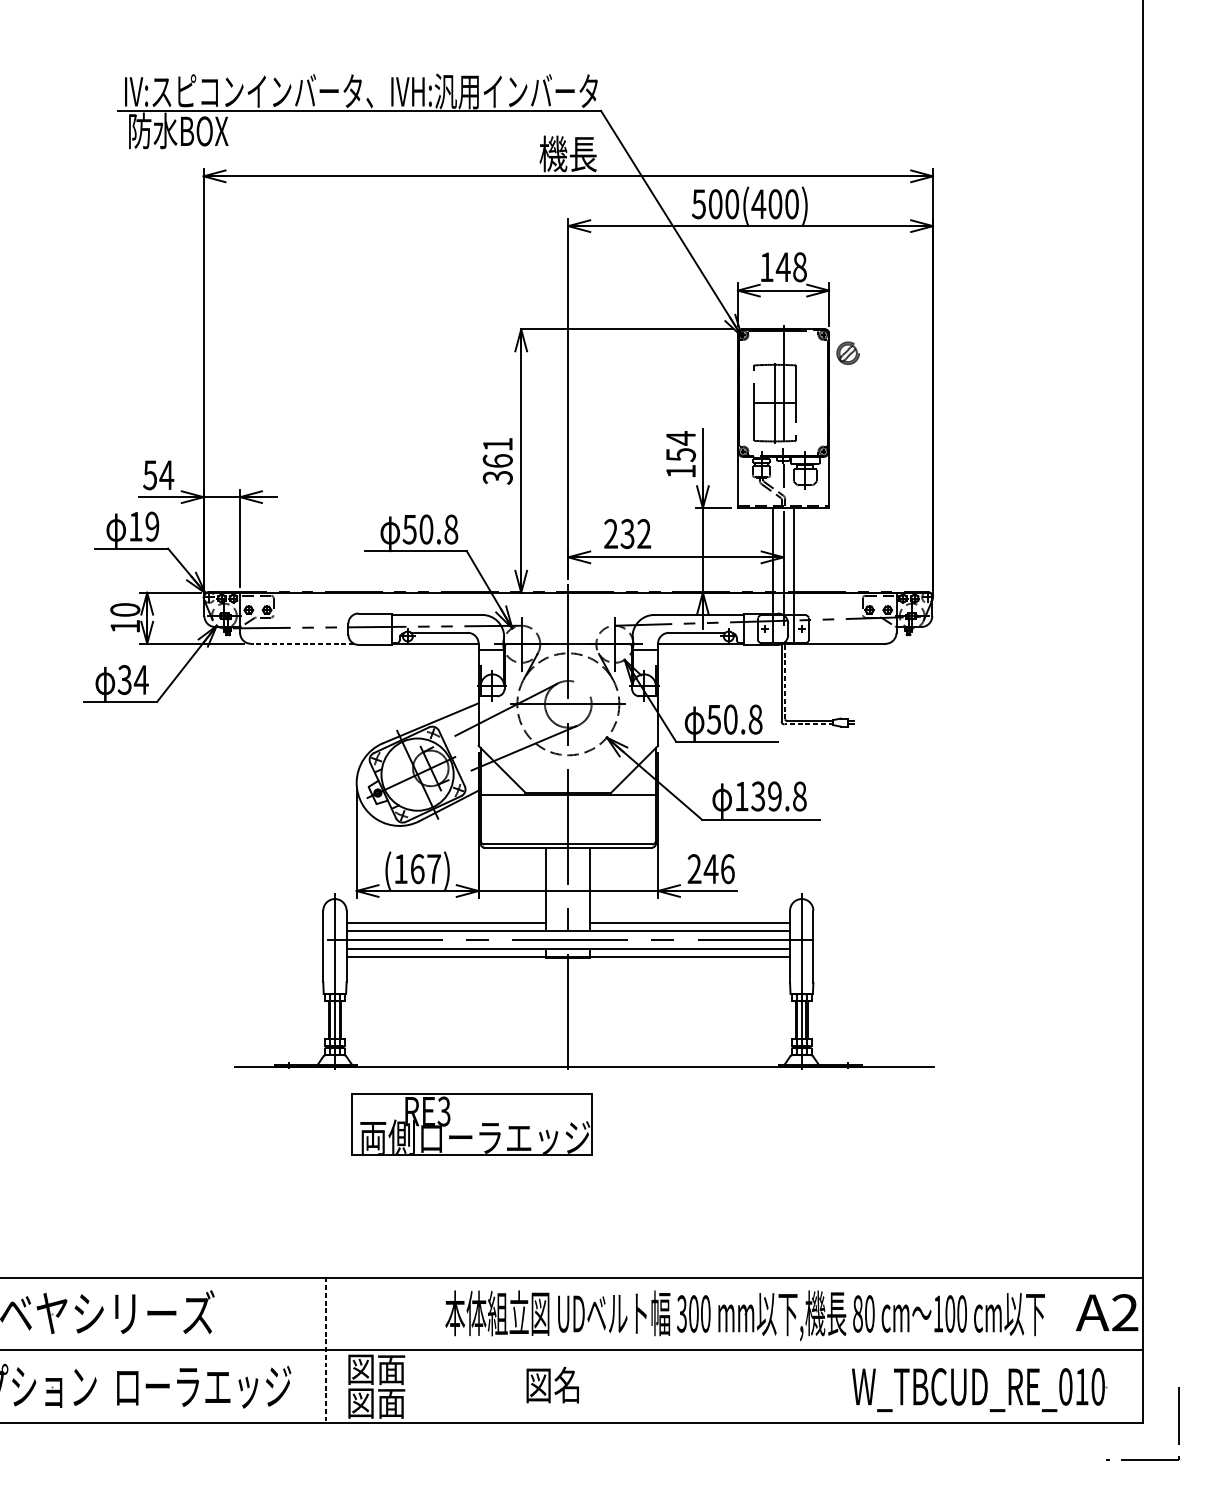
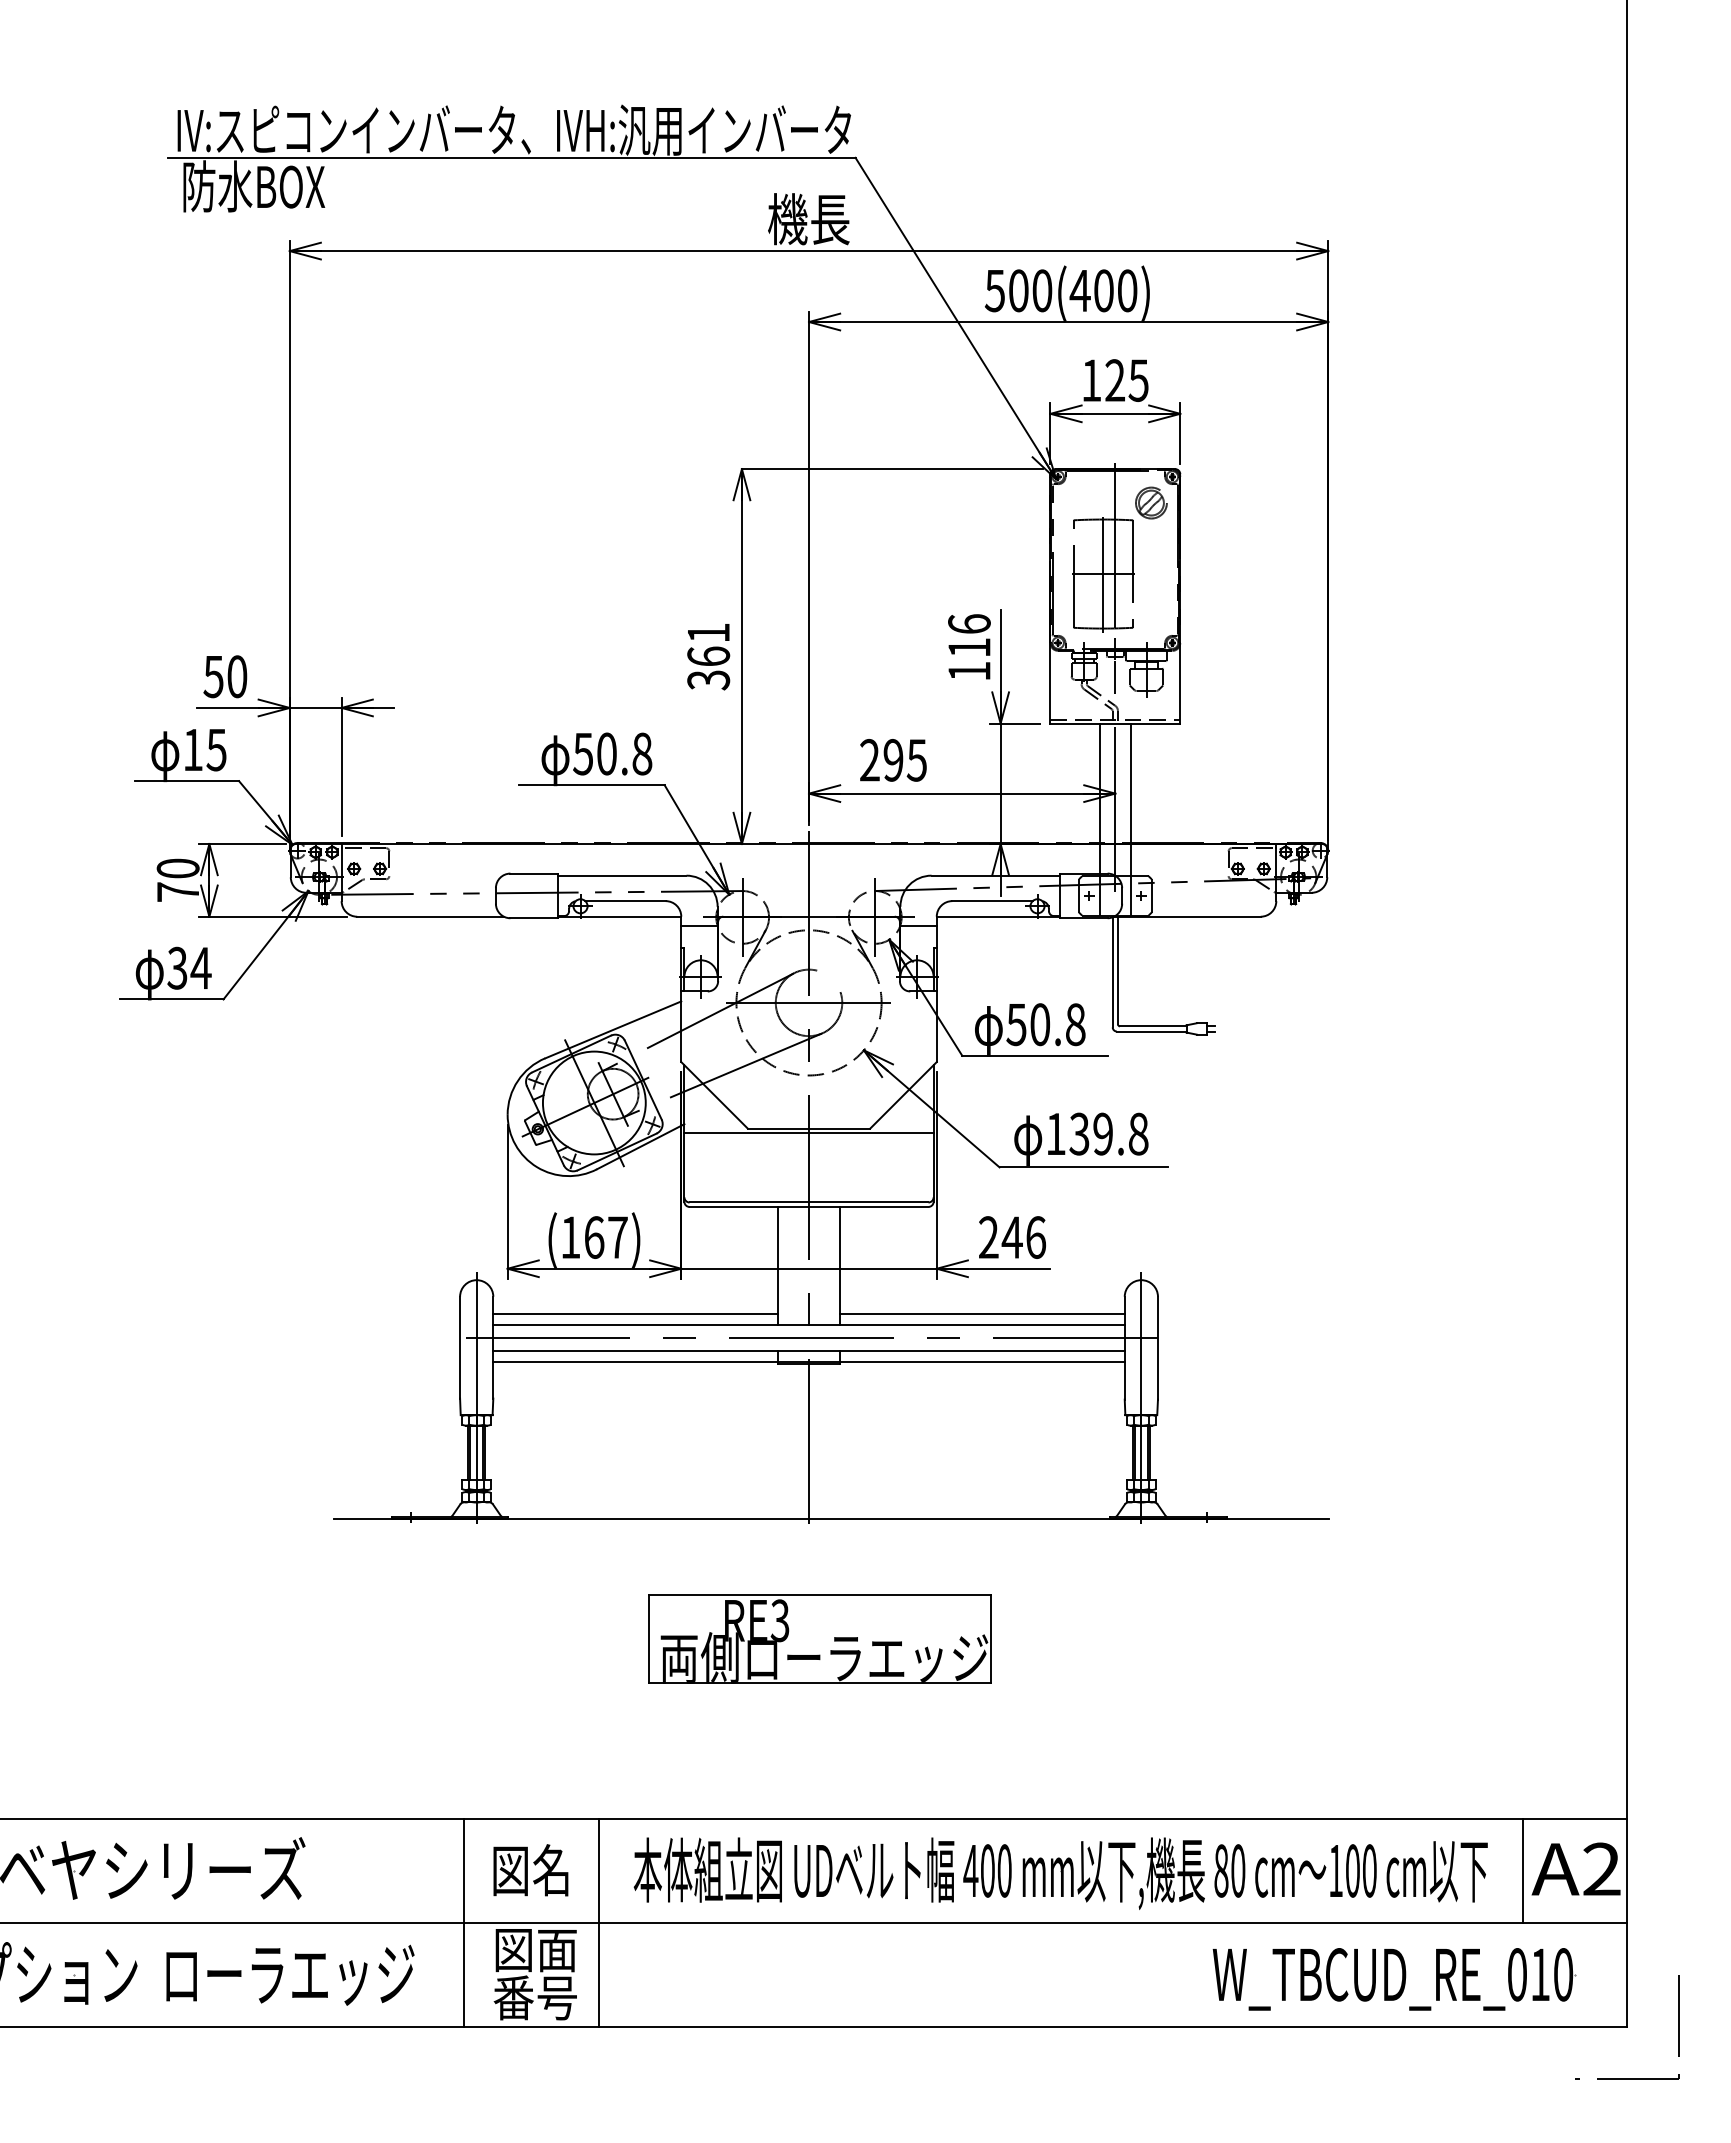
text: (791, 267) -> (1126, 380), 148 -> 125
part: (848, 352) -> (1151, 502), moved
text: (681, 446) -> (969, 635), 154 -> 116
text: (166, 475) -> (236, 676), 54 -> 50
text: (152, 526) -> (216, 749), 19 -> 15
text: (635, 533) -> (904, 759), 232 -> 295
text: (124, 626) -> (177, 891), 10 -> 70
line: (302, 643) -> (430, 916), dashed -> solid
line: (784, 681) -> (1117, 970), dashed -> solid
line: (808, 724) -> (1151, 1031), dashed -> solid
part: (471, 1124) -> (819, 1638), moved
text: (681, 1313) -> (970, 1870), 300 -> 400
line: (1070, 1313) -> (1523, 1870), added
line: (325, 1350) -> (463, 1922), dashed -> solid
line: (420, 1350) -> (598, 1922), added
text: (552, 1385) -> (530, 1870), moved
text: (375, 1402) -> (534, 1997), 図面 -> 番号

